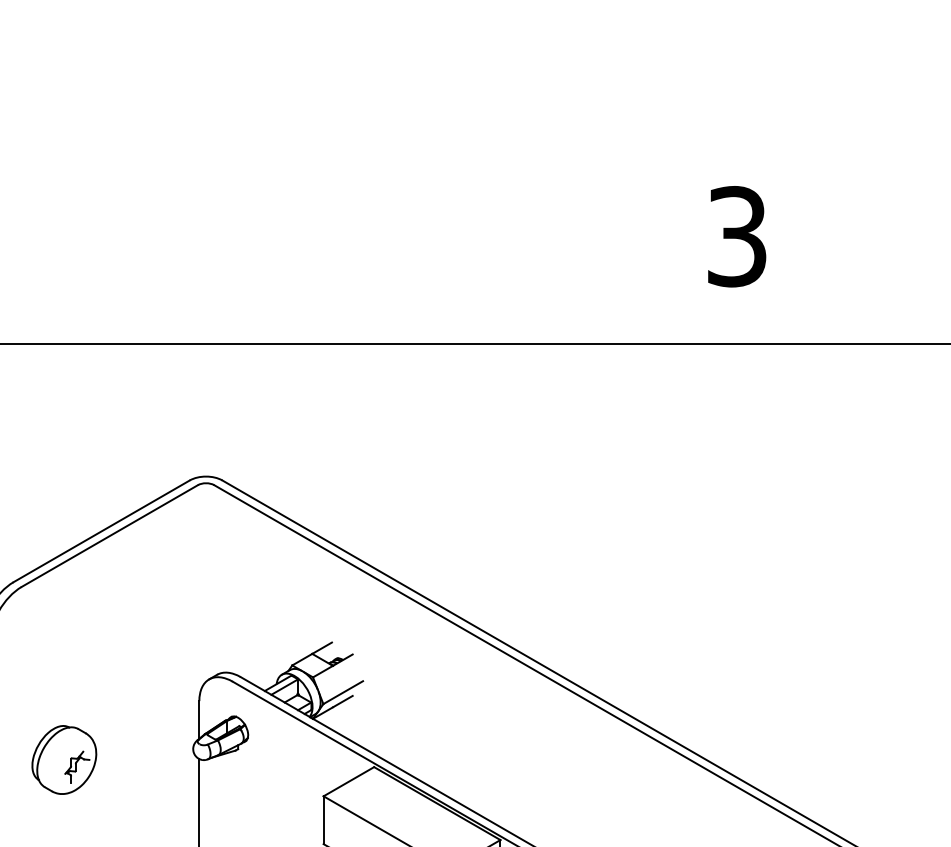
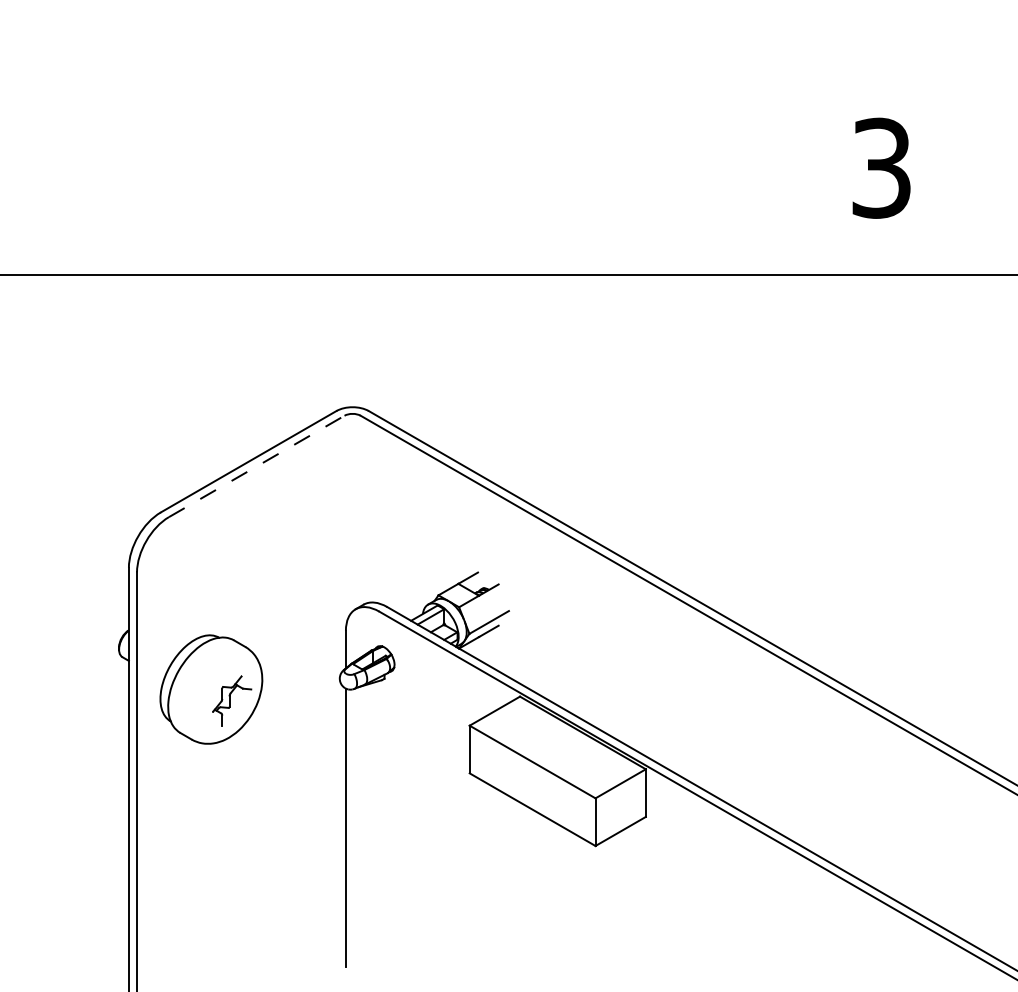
line: (110, 536) -> (257, 466), solid -> dashed
part: (64, 759) -> (211, 689), size x1.6

